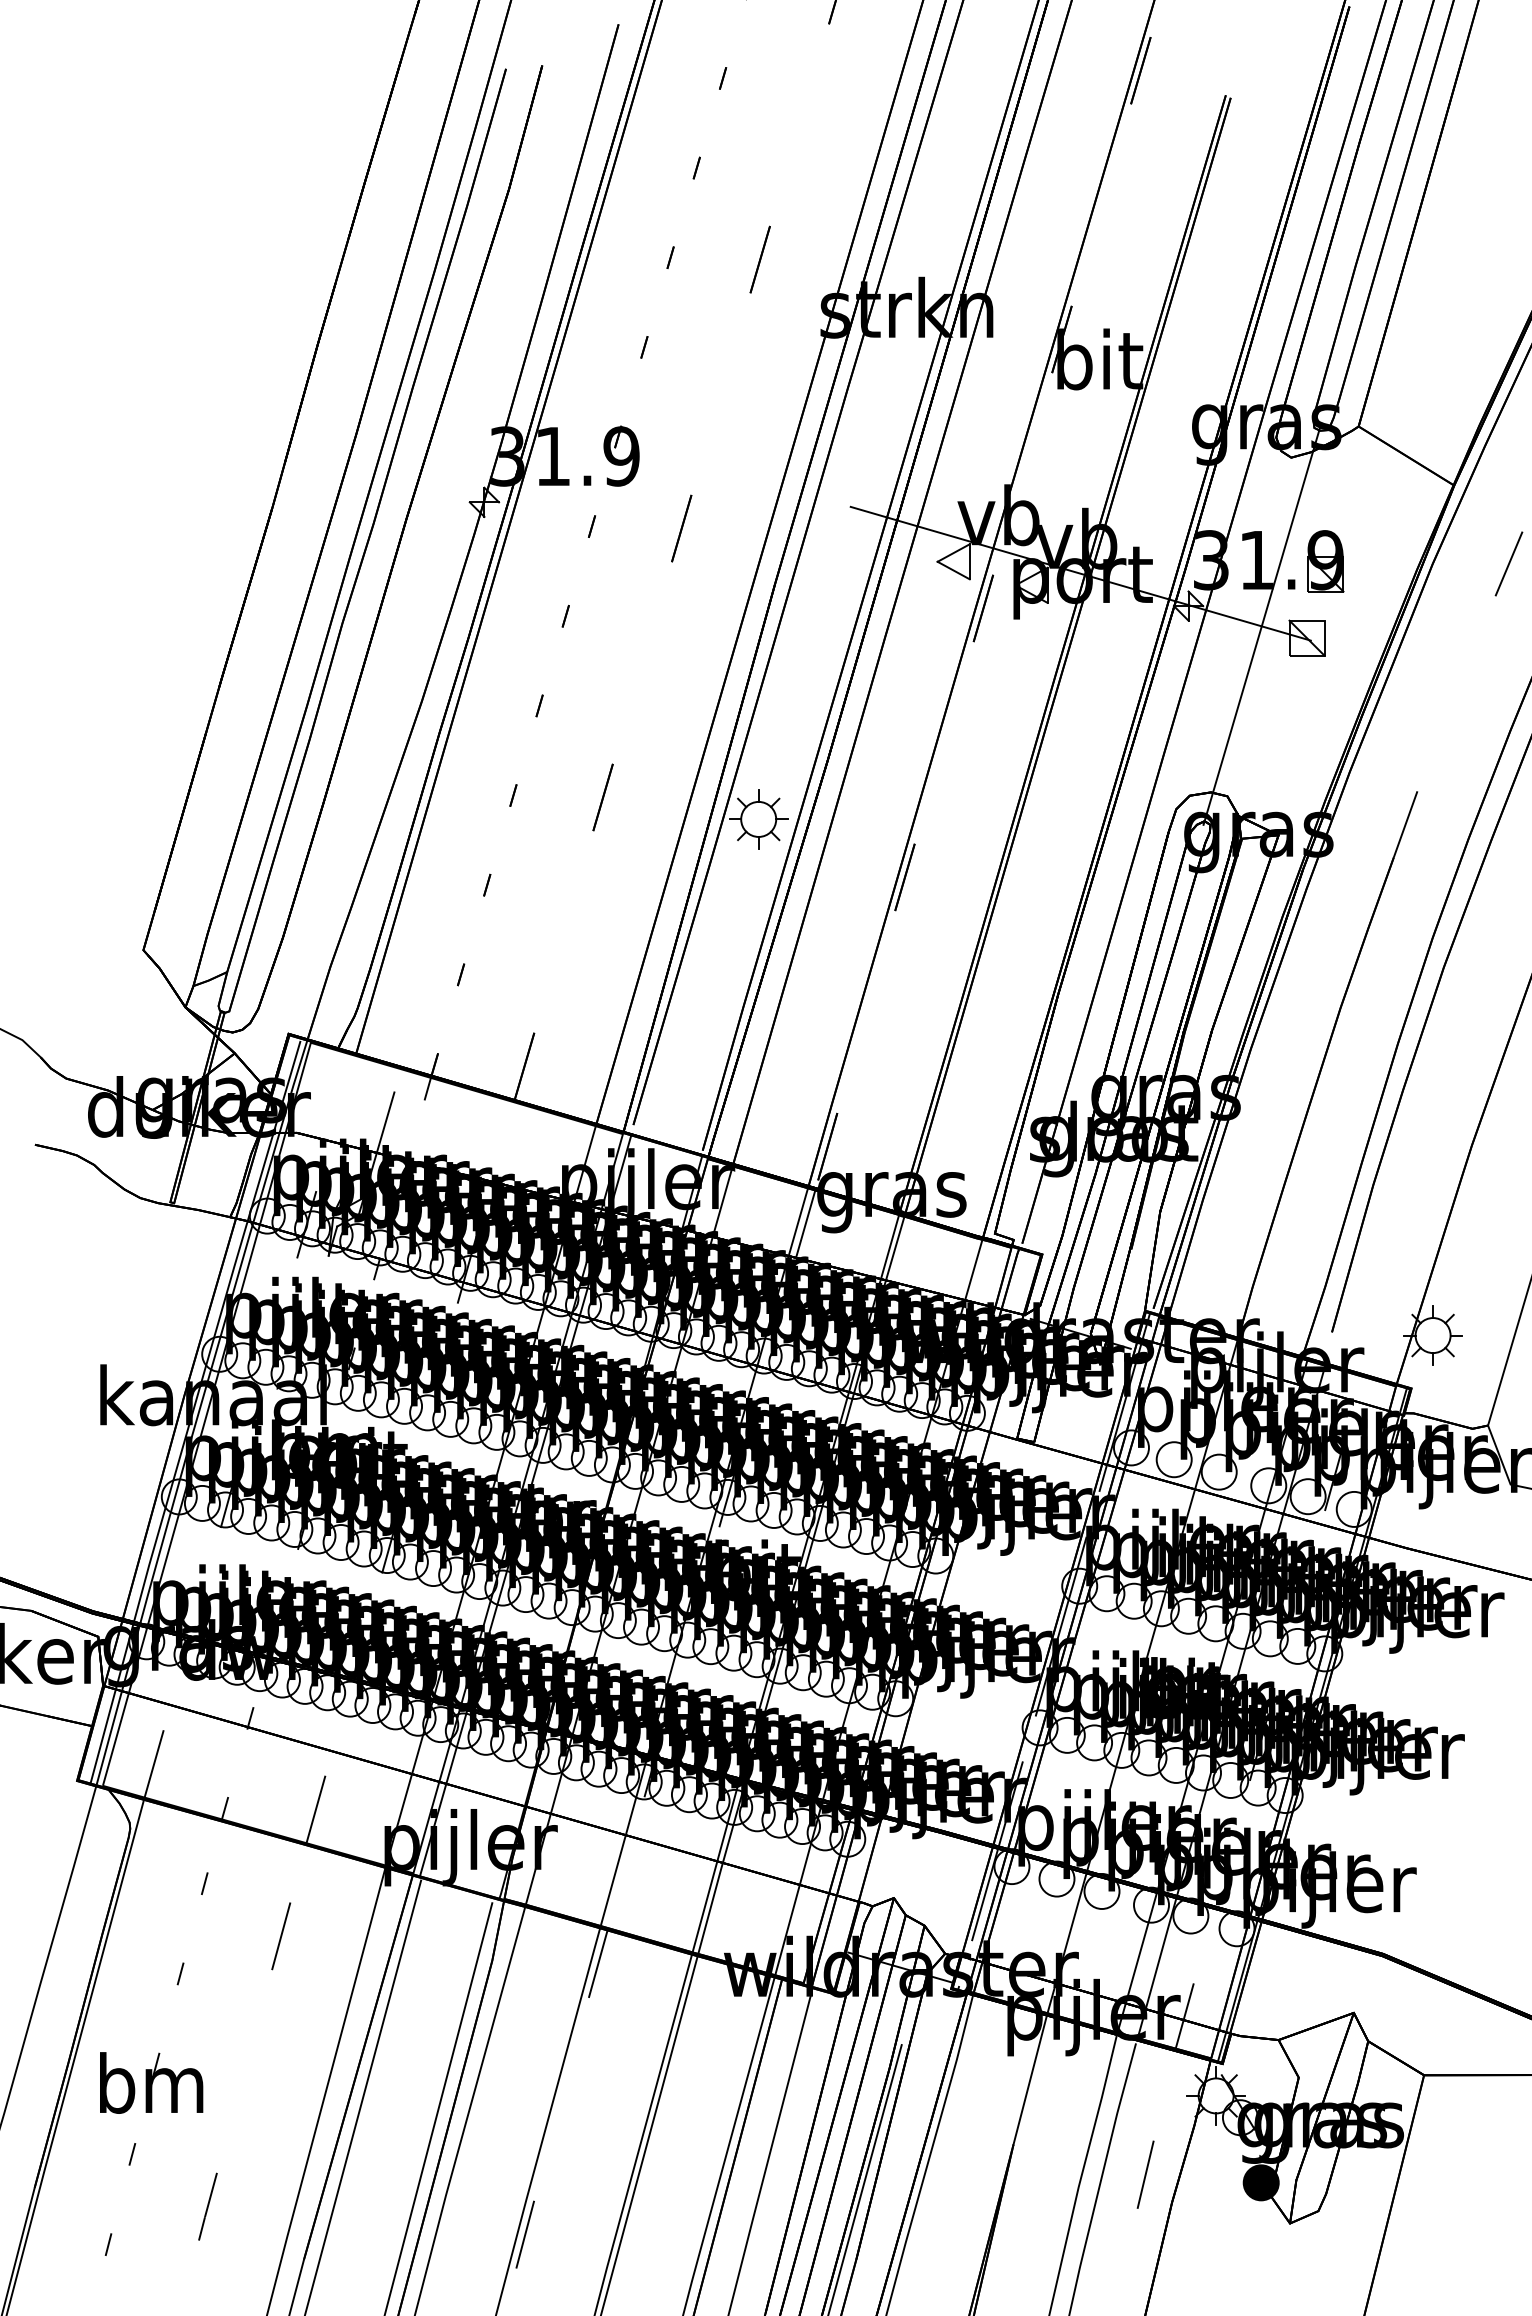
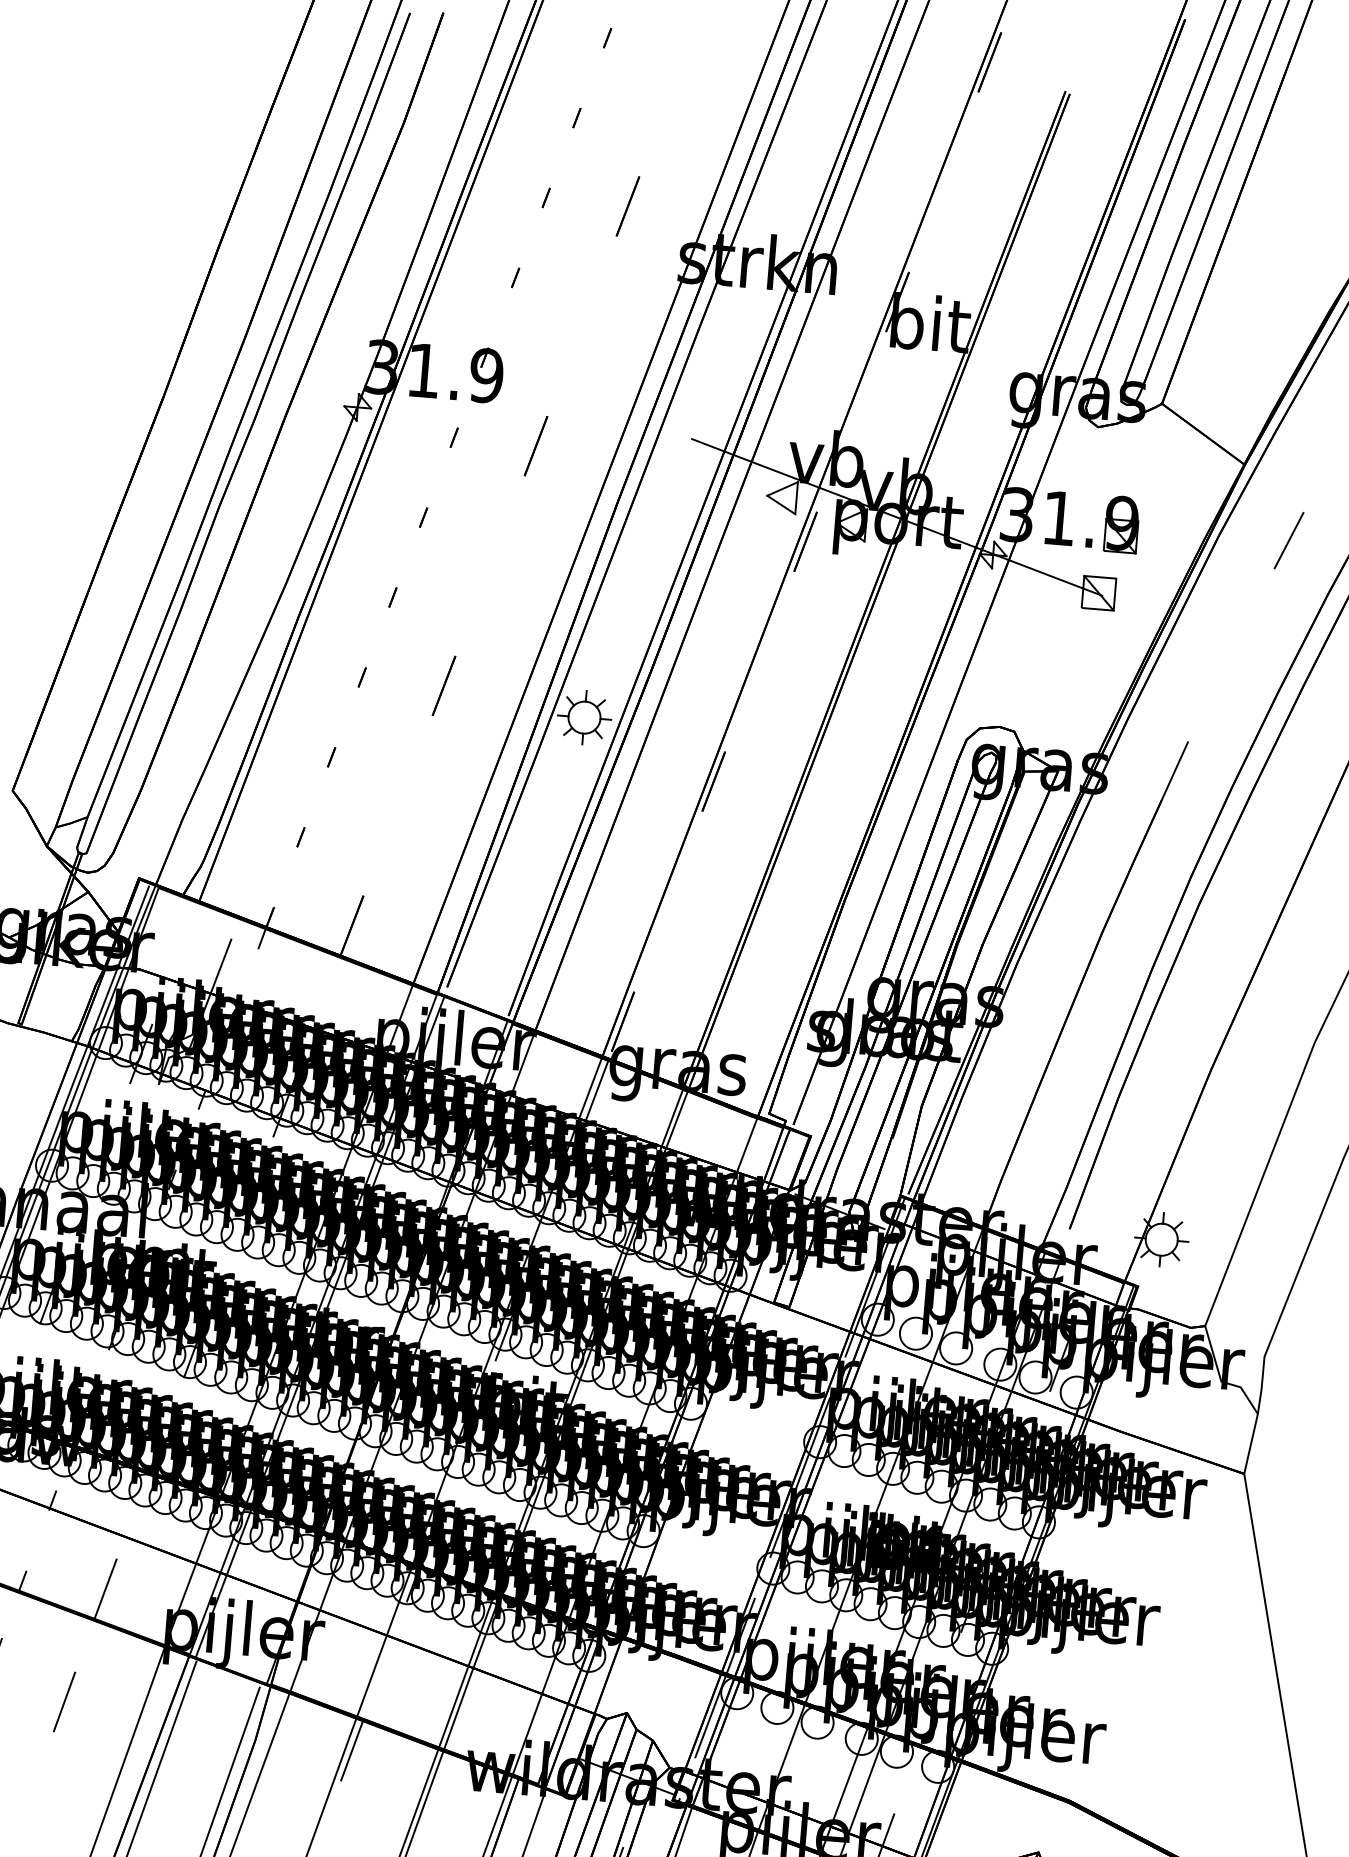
line: (1262, 623) -> (1059, 576), removed

